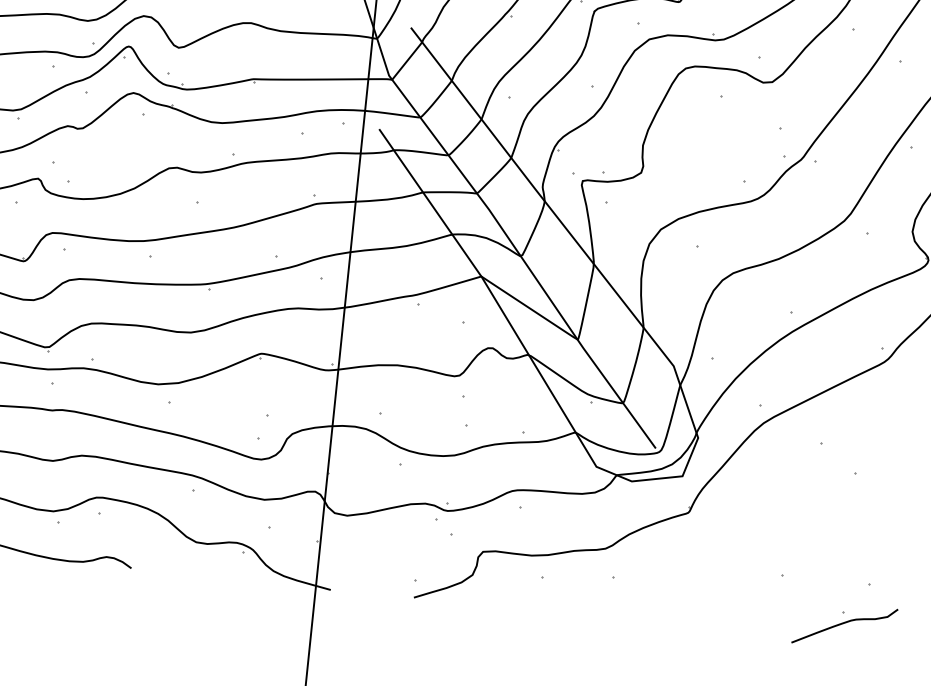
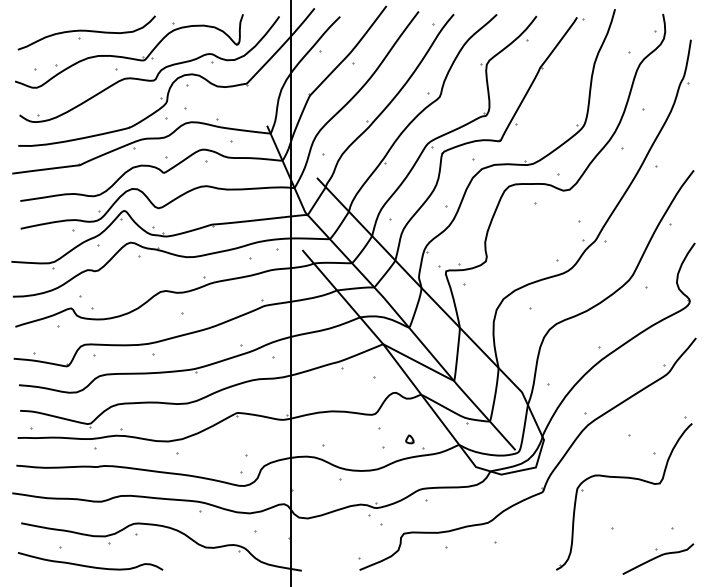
part: (505, 417) -> (409, 439), added
part: (808, 505) -> (624, 478), added

